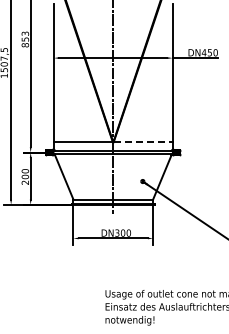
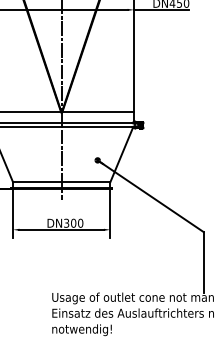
line: (143, 142) -> (98, 112), dashed -> solid

